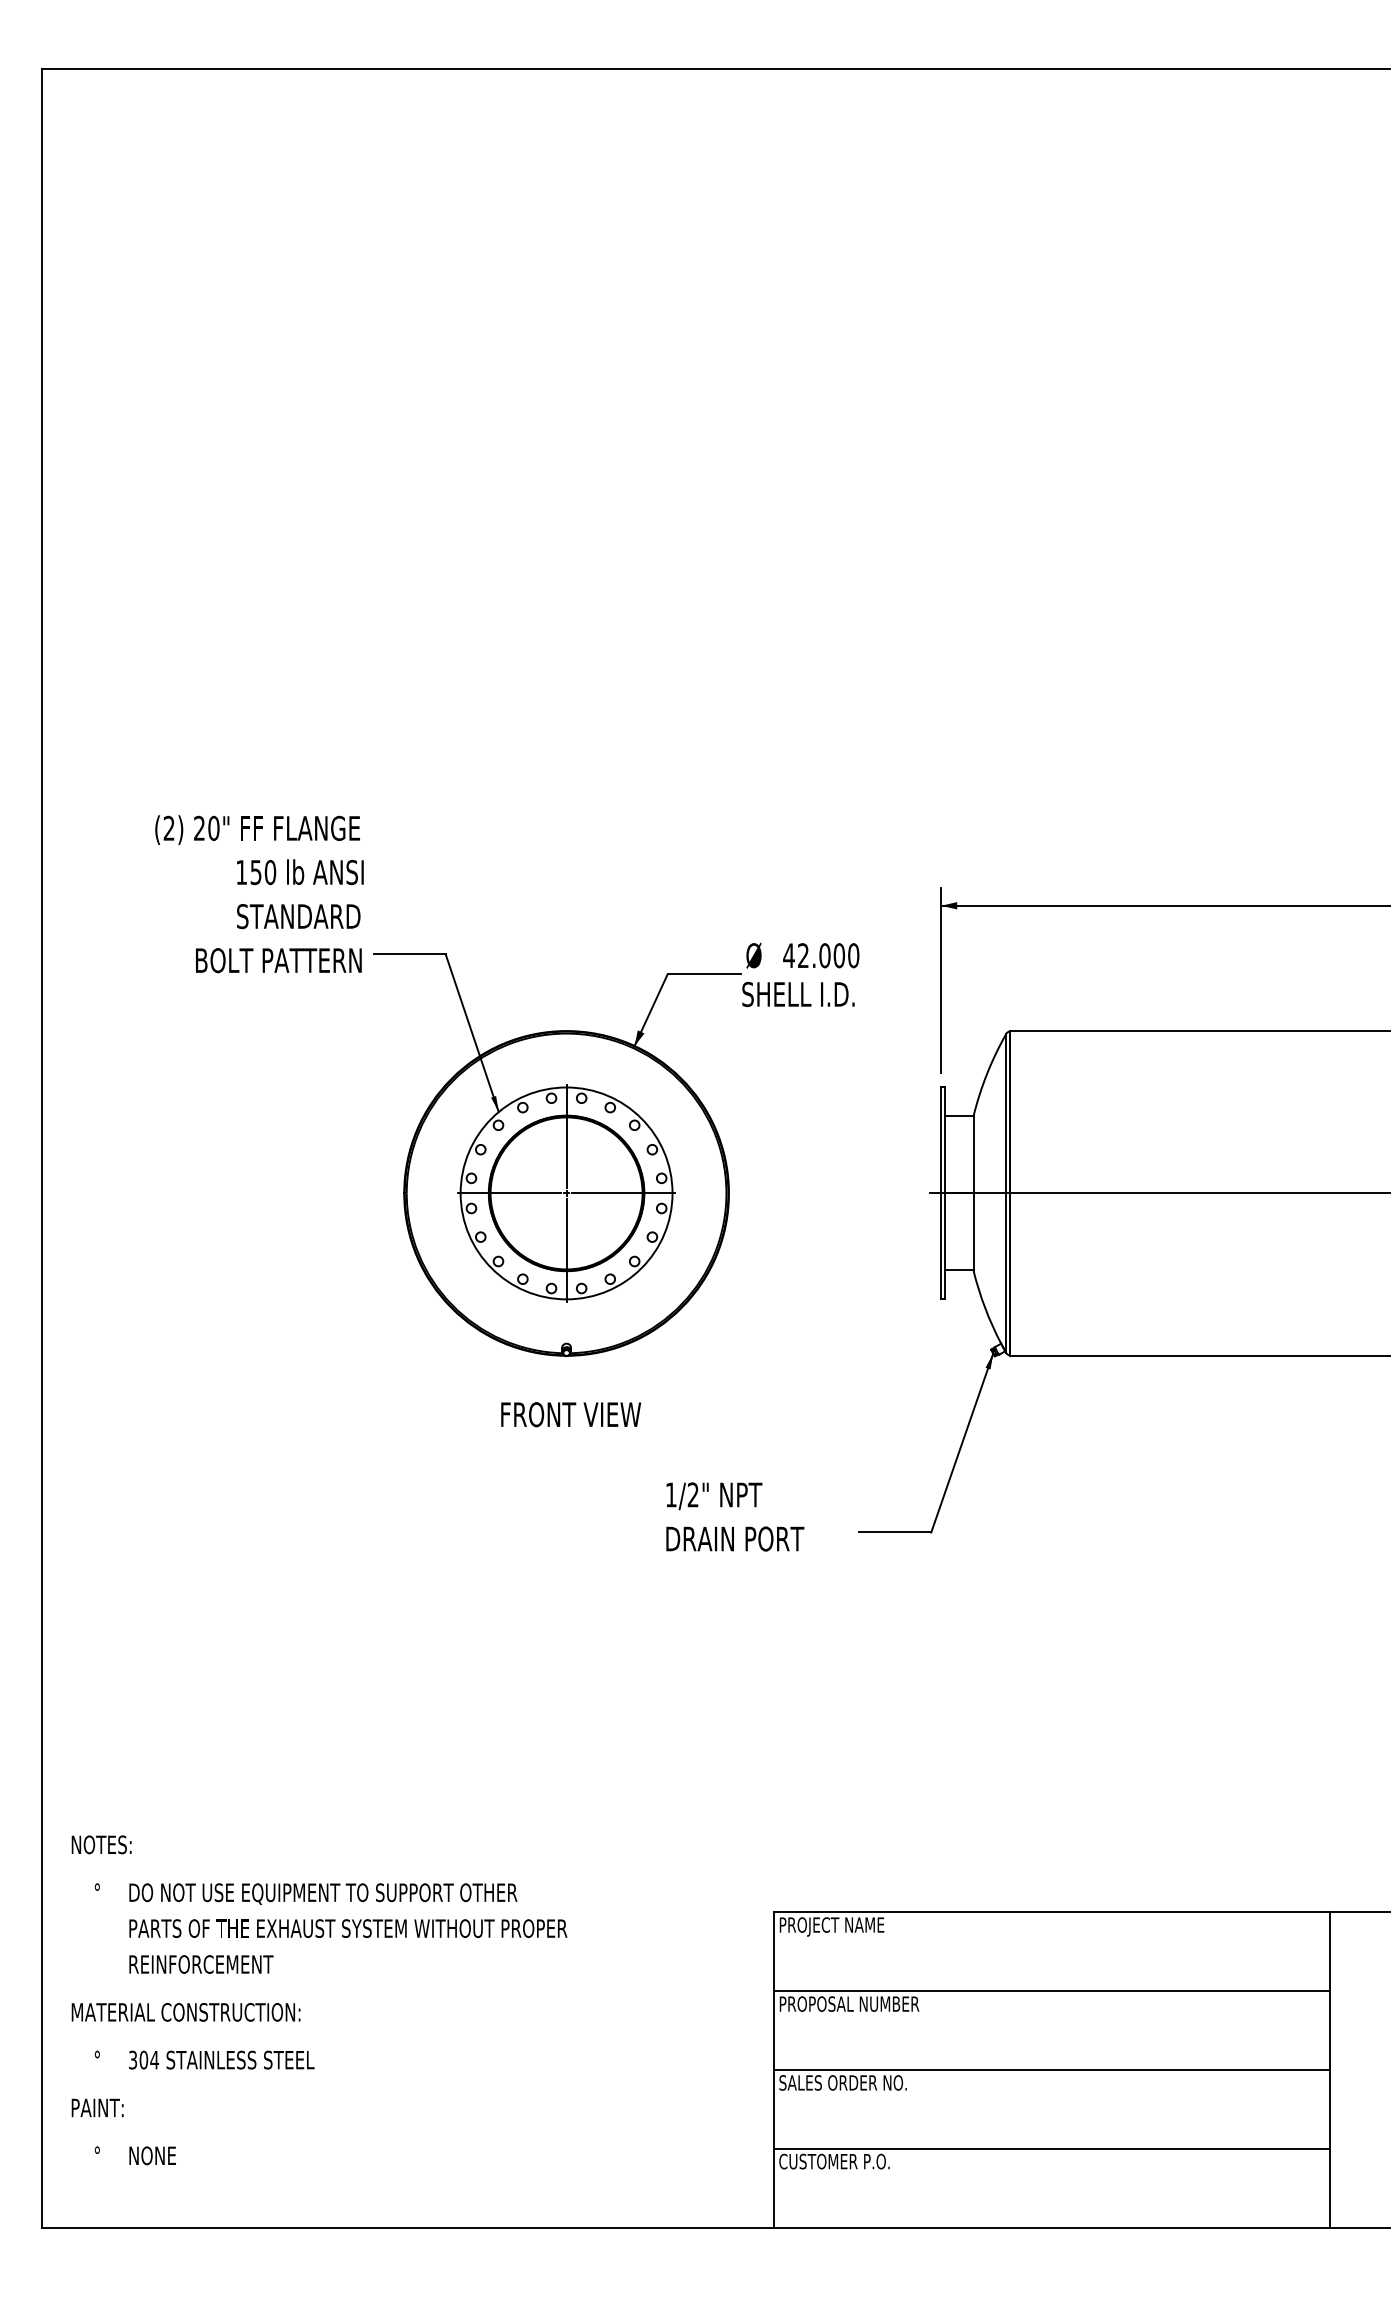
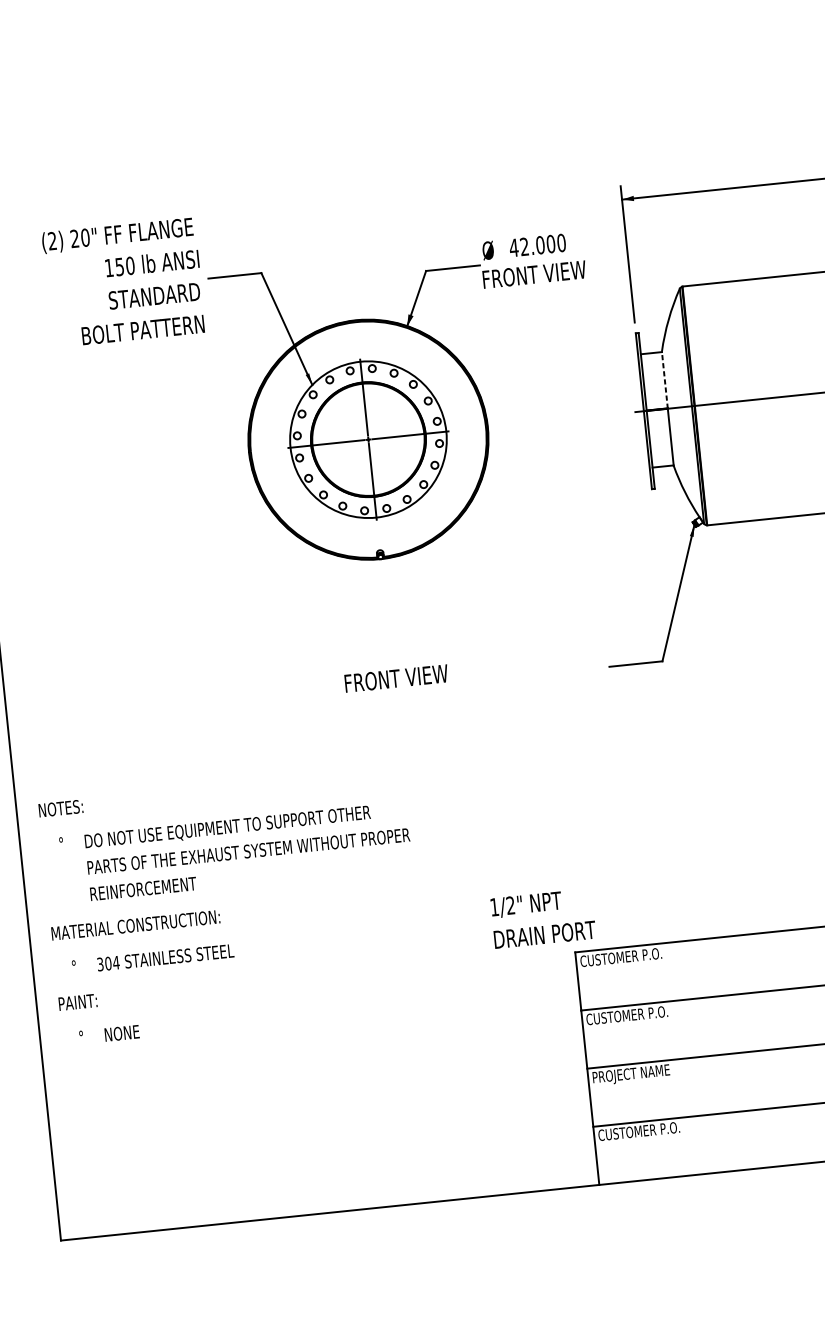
text: (259, 894) -> (123, 282), moved
text: (812, 994) -> (534, 274), SHELL I.D. -> FRONT VIEW
line: (973, 1154) -> (664, 380), solid -> dashed
text: (570, 1414) -> (396, 678), moved
text: (735, 1516) -> (543, 918), moved
text: (834, 1926) -> (621, 958), PROJECT NAME -> CUSTOMER P.O.
text: (319, 2000) -> (233, 906), moved
text: (849, 2003) -> (638, 1013), PROPOSAL NUMBER -> CUSTOMER P.O.
text: (842, 2084) -> (639, 1074), SALES ORDER NO. -> PROJECT NAME

